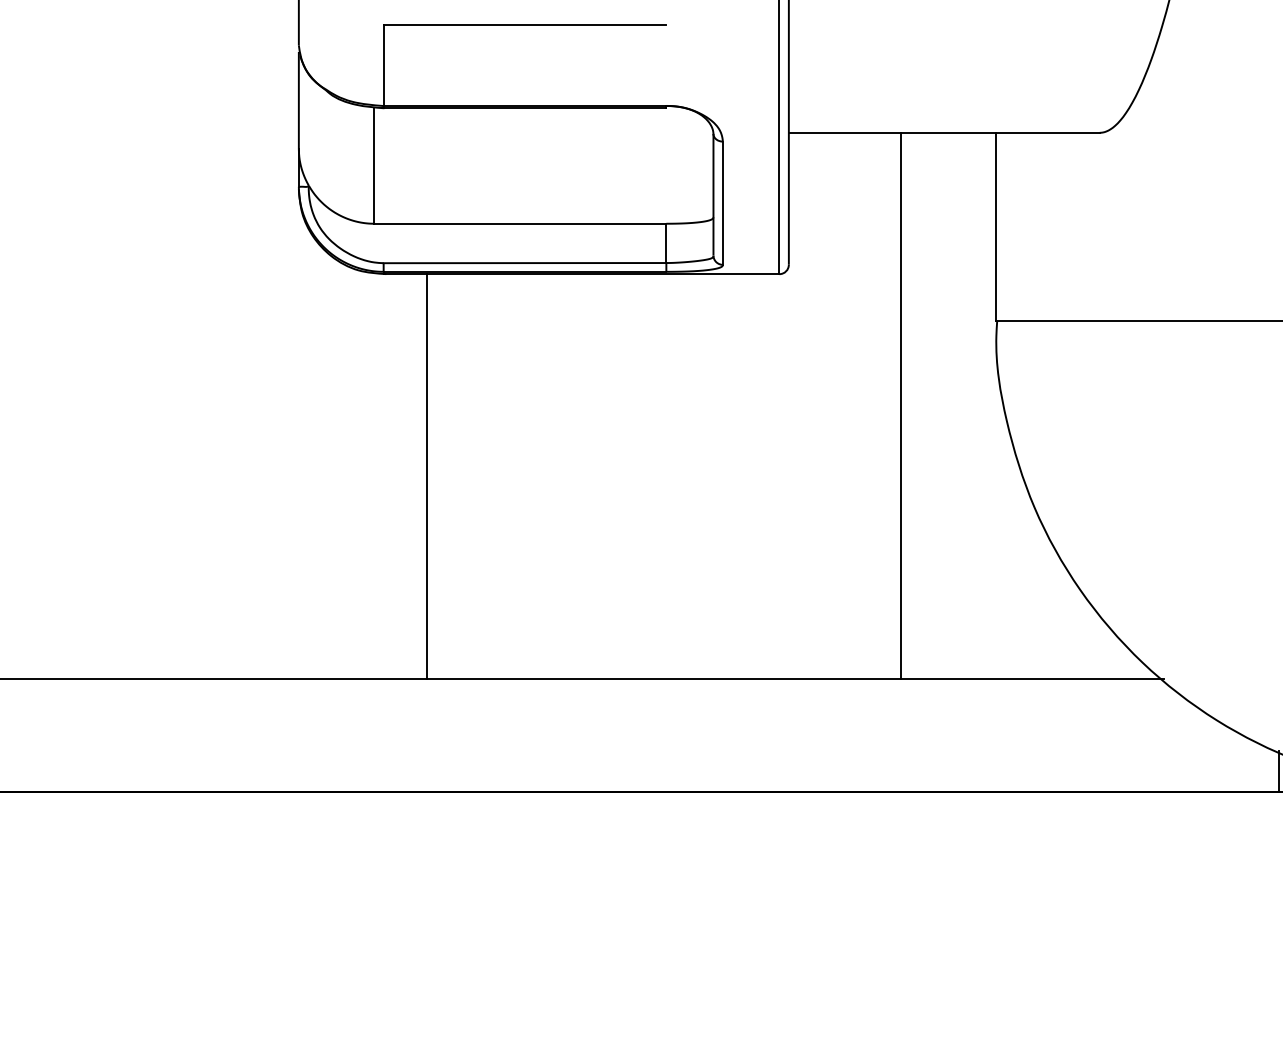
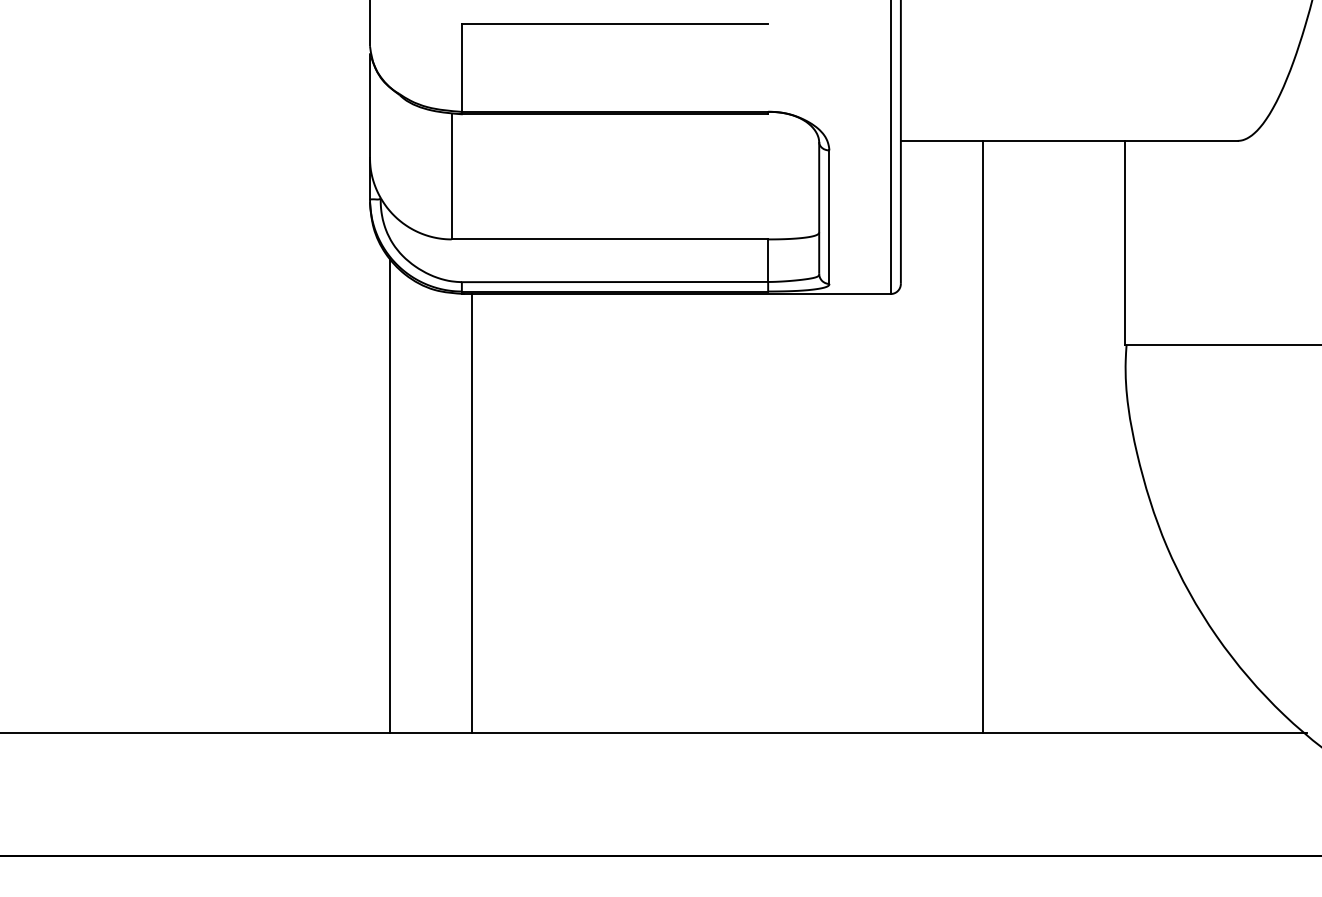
line: (901, 405) -> (982, 436), moved
line: (317, 460) -> (390, 495), added
line: (427, 476) -> (472, 513), moved

